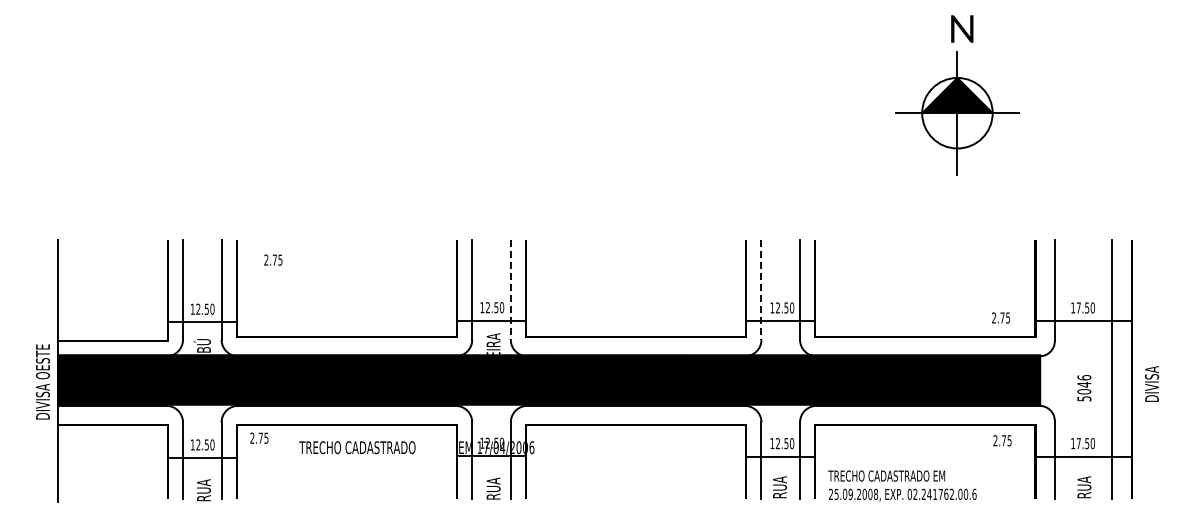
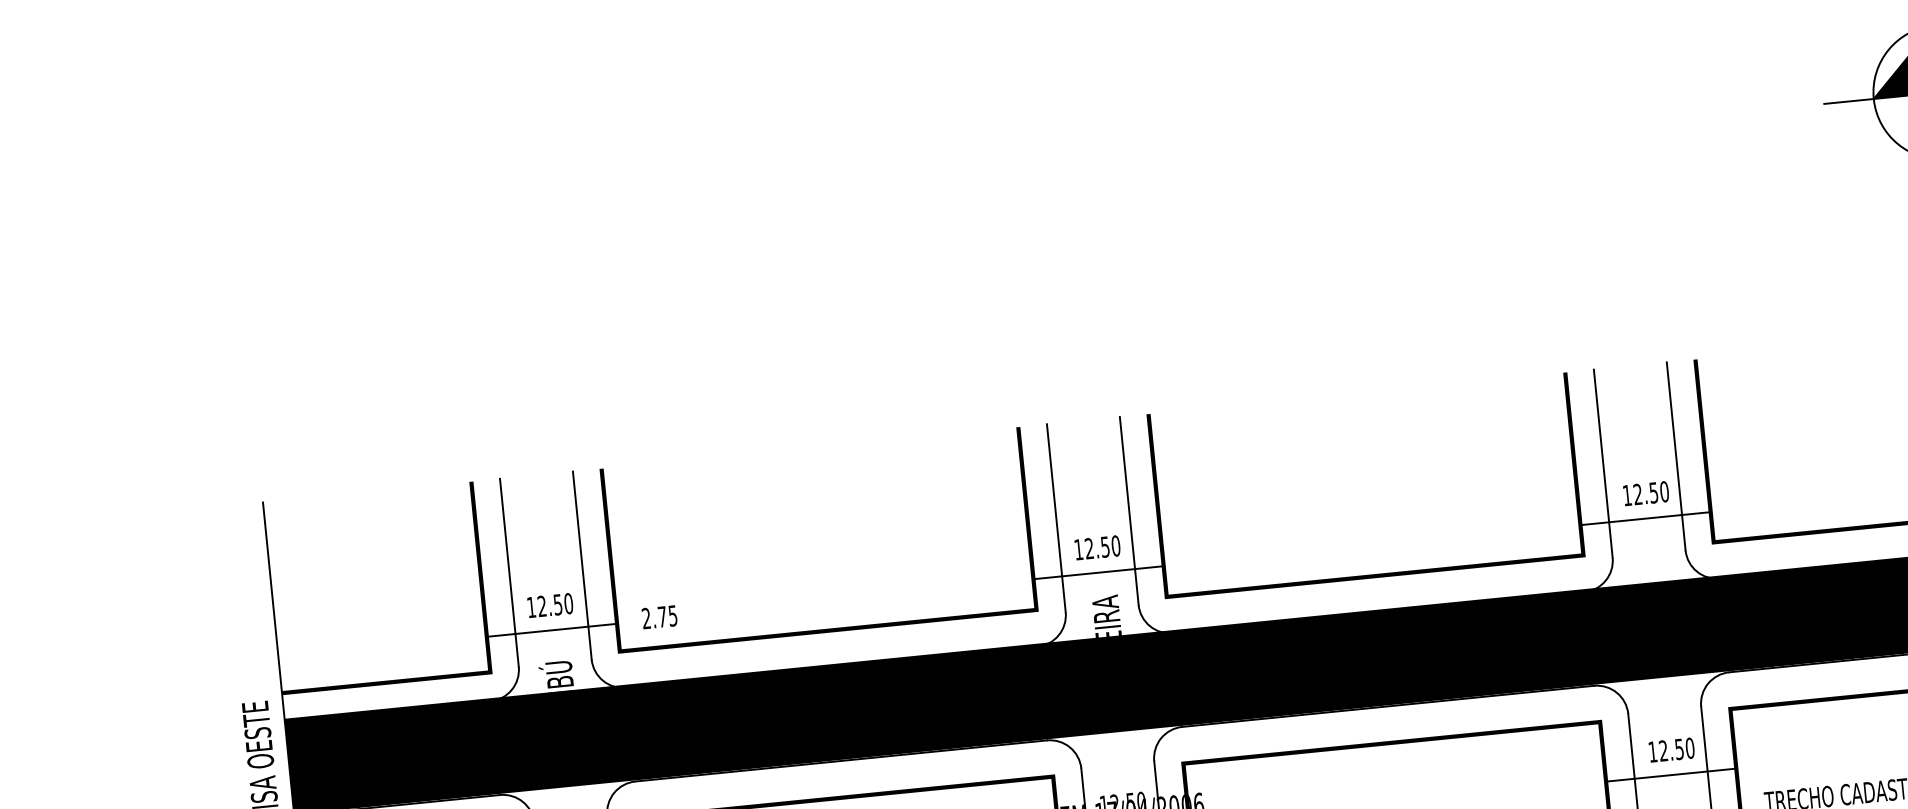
text: (273, 259) -> (659, 616), moved
line: (510, 290) -> (1128, 511), dashed -> solid
line: (761, 290) -> (1603, 464), dashed -> solid

